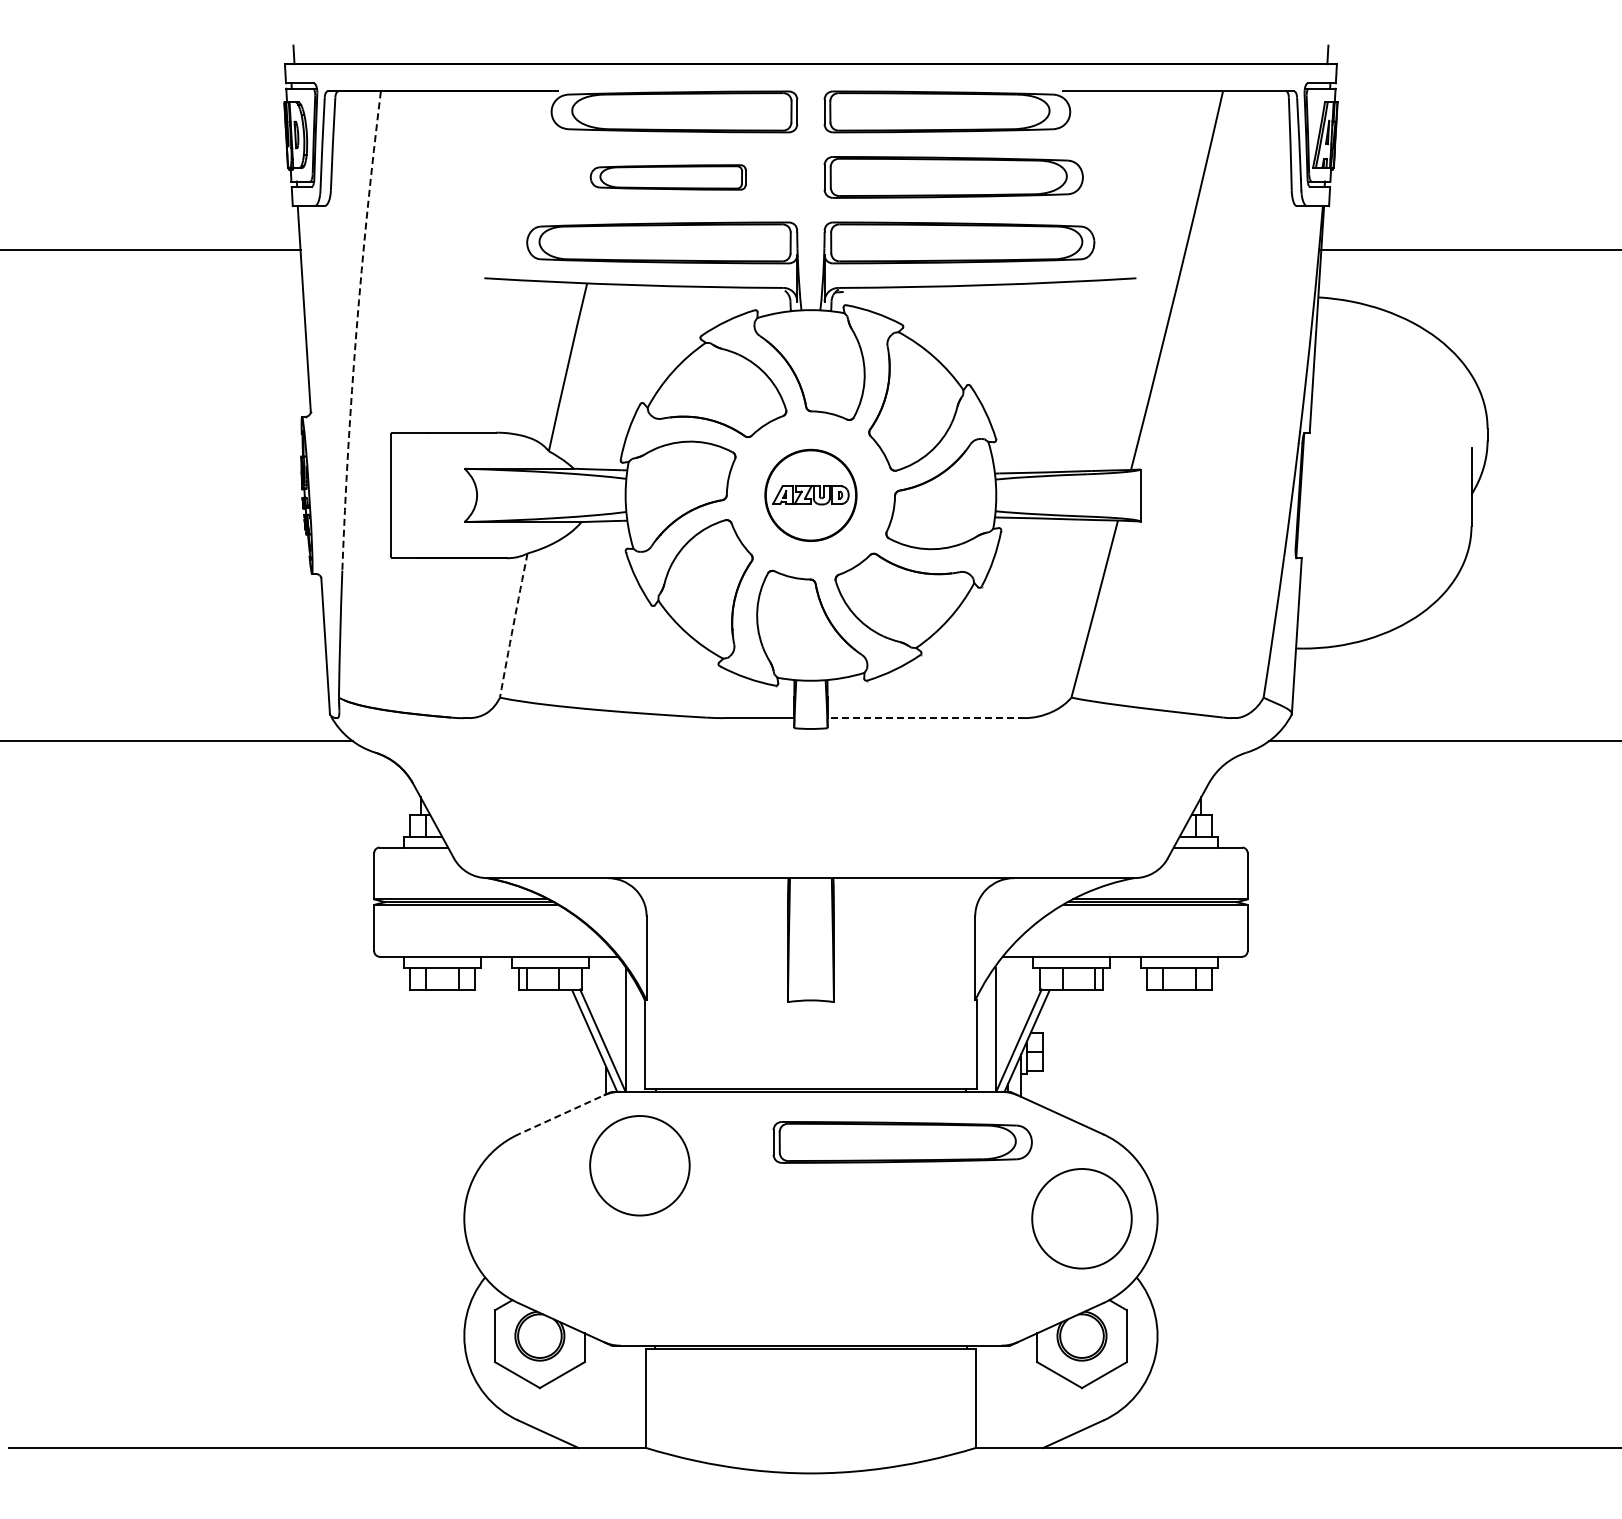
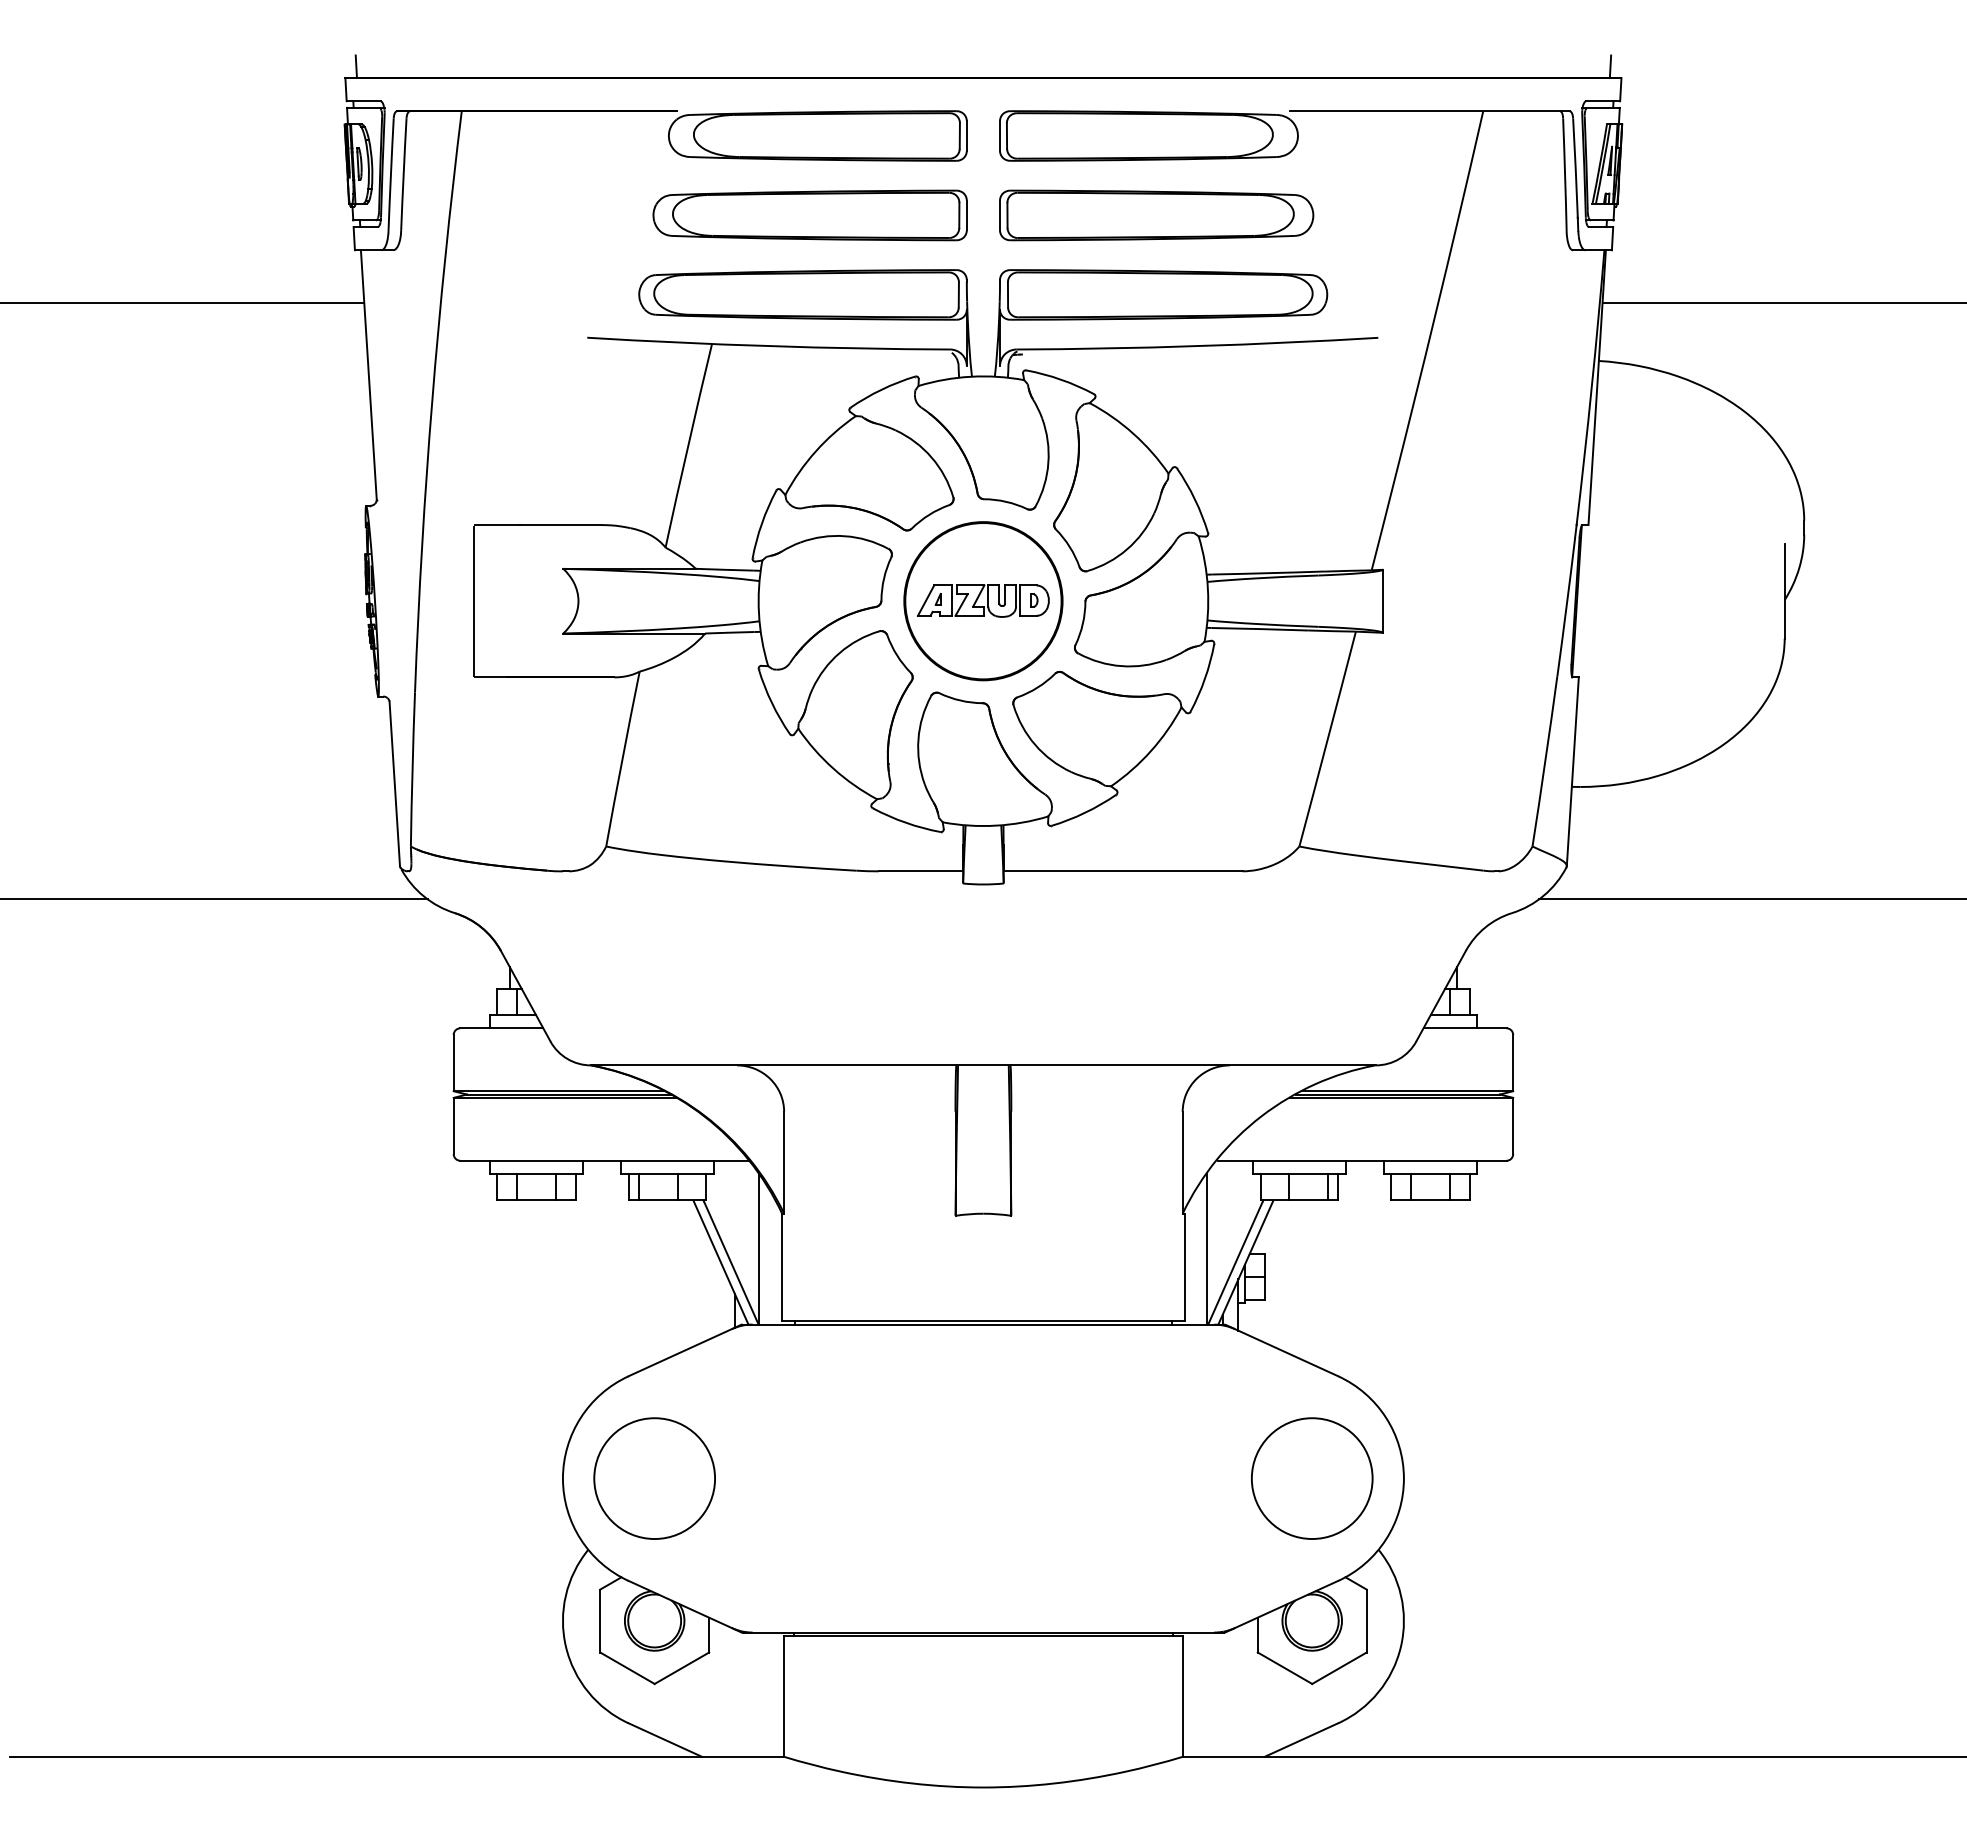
part: (668, 177) -> (810, 215), size x1.67
arc: (356, 330) -> (432, 401), dashed -> solid
part: (810, 495) -> (982, 601), size x1.43
arc: (513, 625) -> (622, 758), dashed -> solid
line: (926, 718) -> (1123, 871), dashed -> solid
line: (564, 1113) -> (684, 1350), dashed -> solid
part: (902, 1142) -> (1094, 1386), removed
circle: (639, 1165) -> (654, 1478), moved

